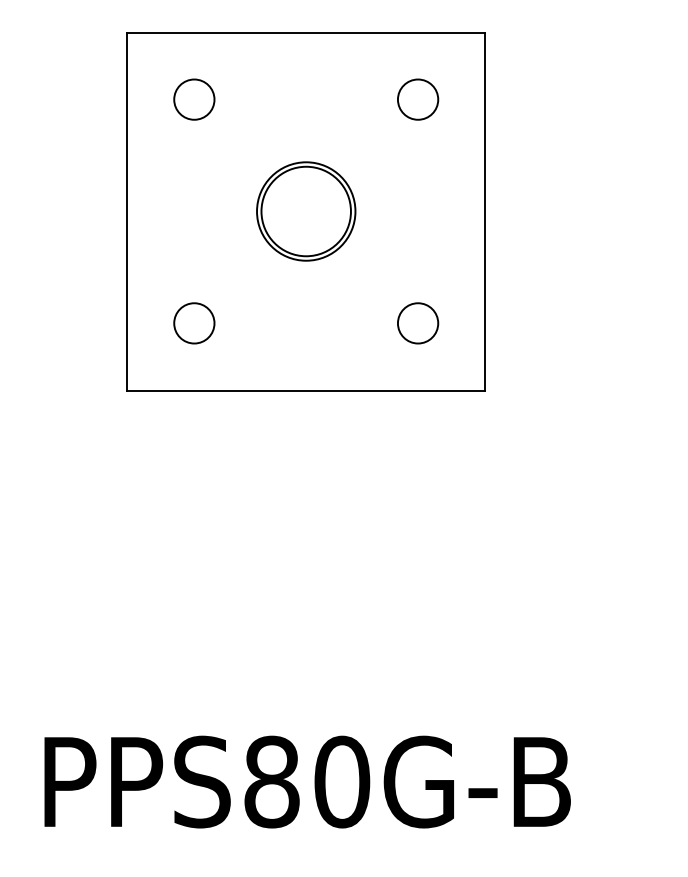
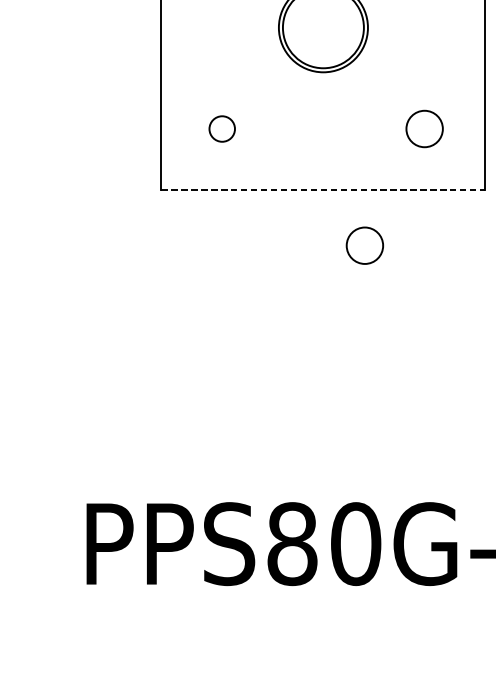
circle: (194, 323) -> (222, 129), size x0.7
line: (306, 390) -> (323, 189), solid -> dashed
circle: (352, 452) -> (365, 245), added

